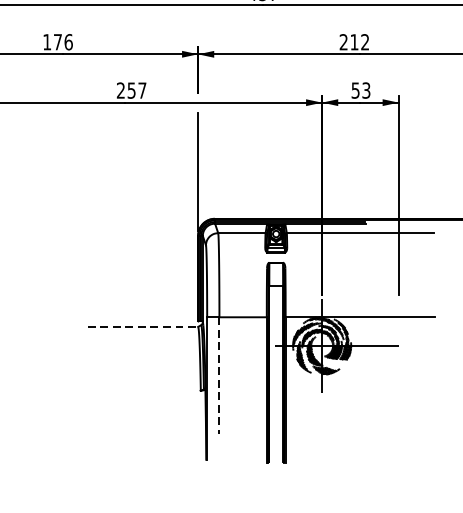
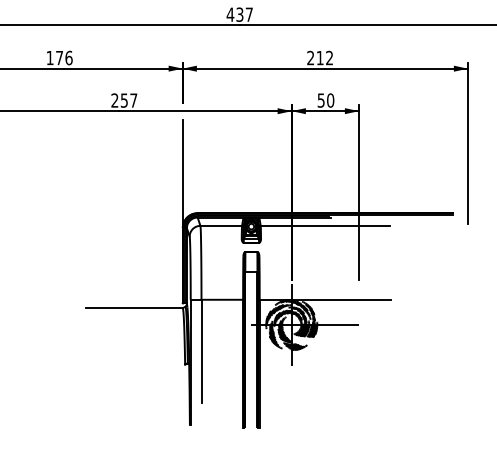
text: (366, 90) -> (330, 100), 53 -> 50
line: (143, 327) -> (134, 308), dashed -> solid
line: (219, 376) -> (201, 351), dashed -> solid

